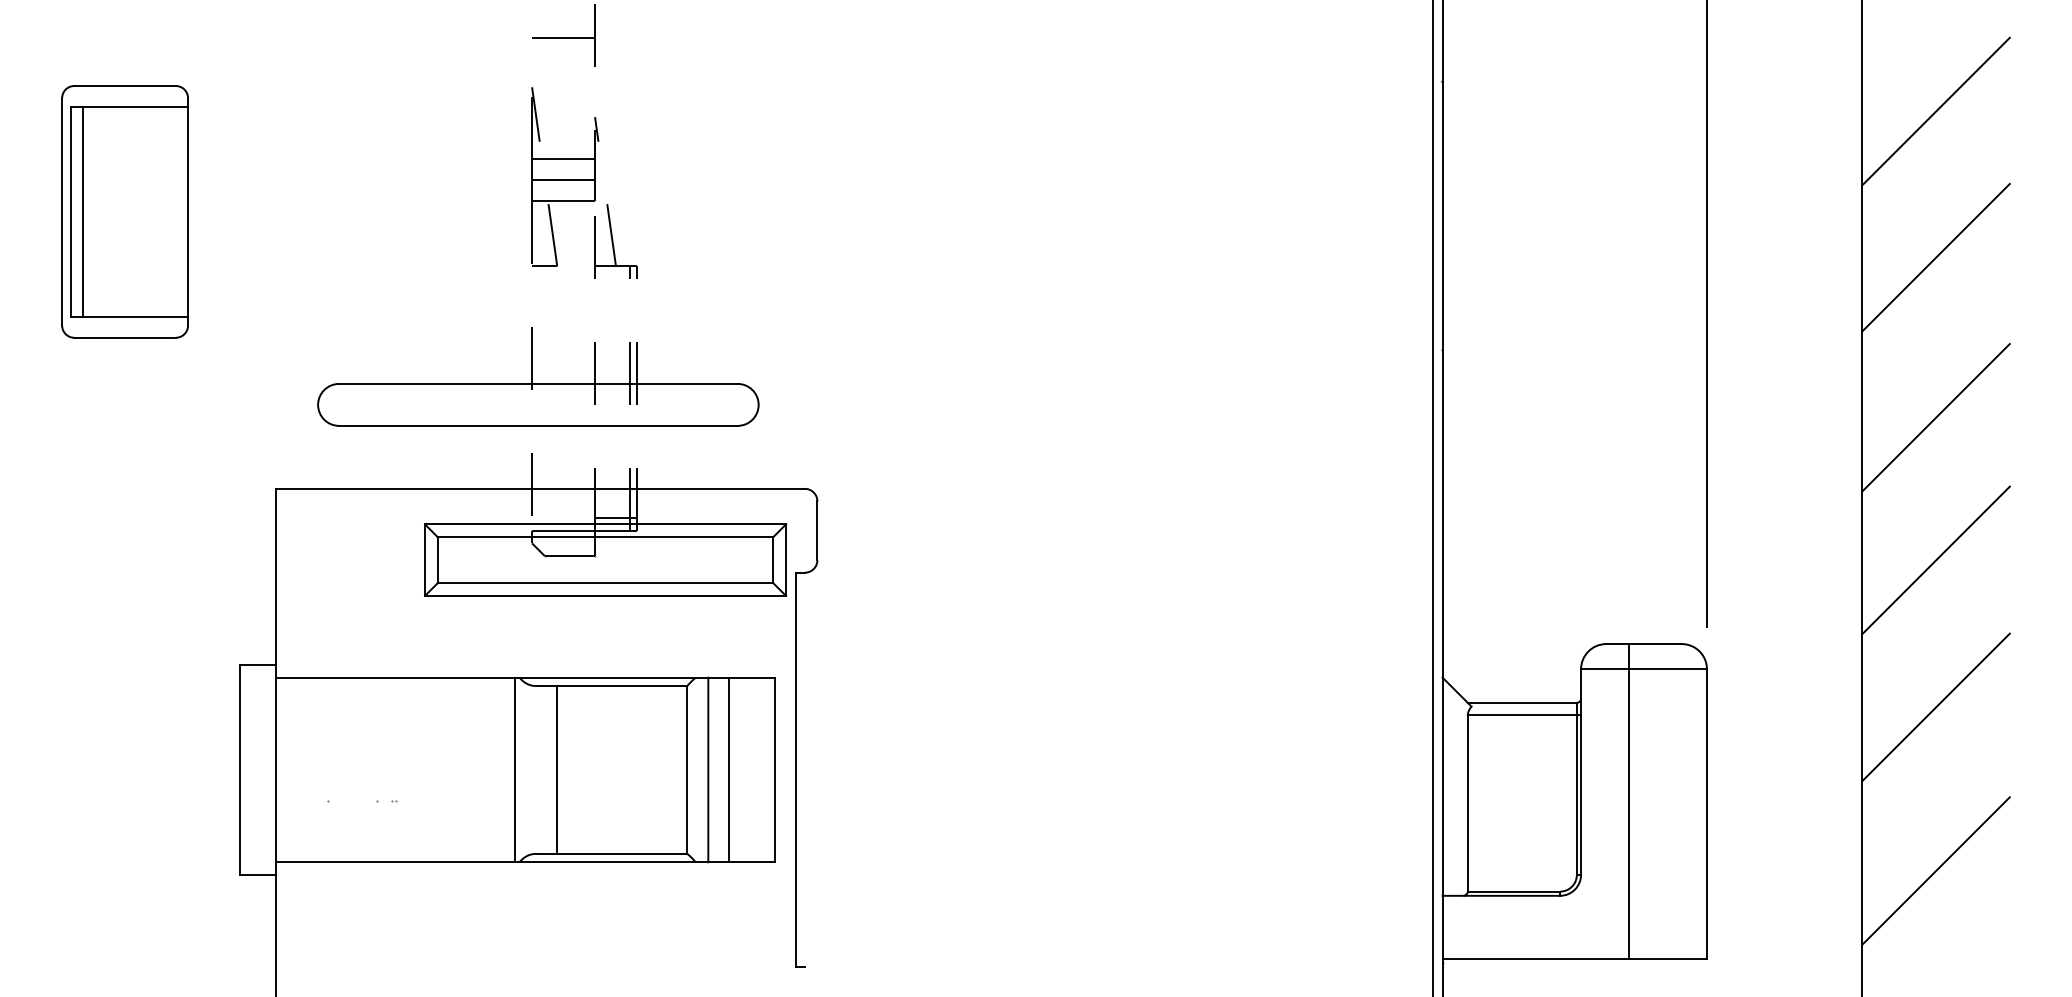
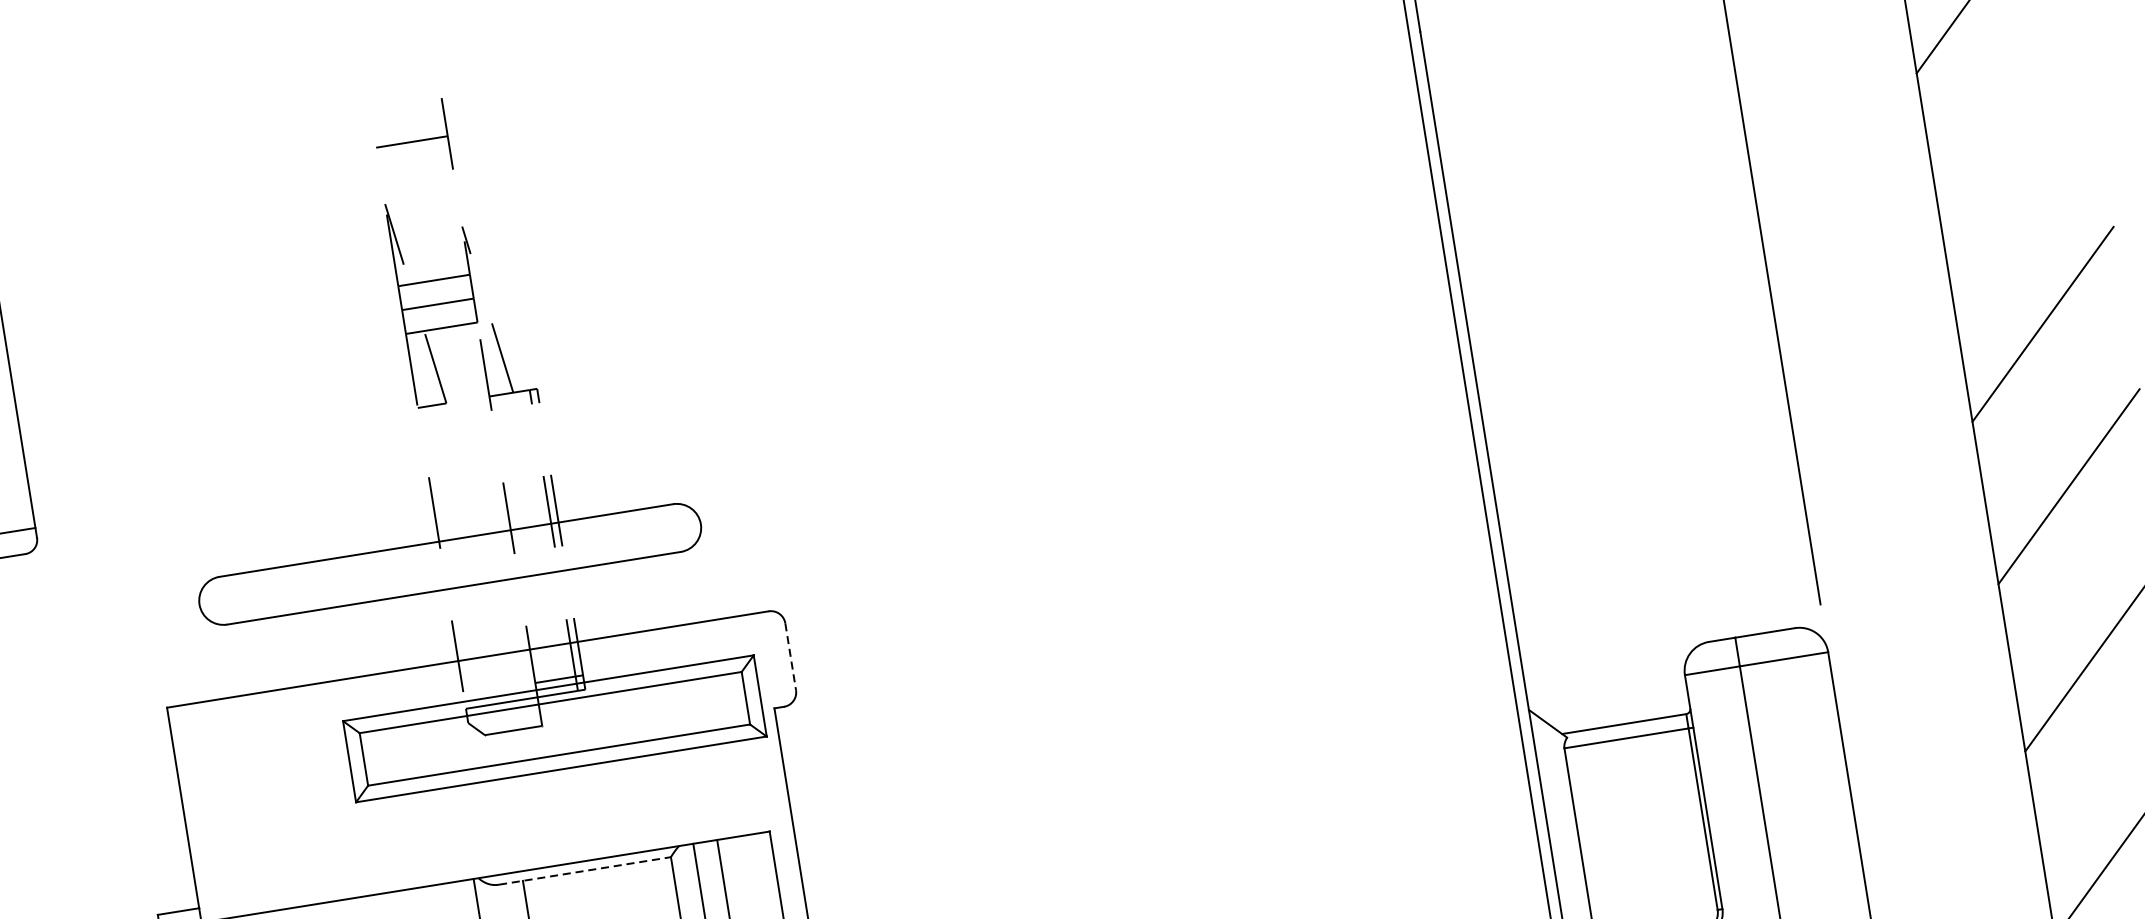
line: (1935, 257) -> (2013, 141), removed
line: (817, 531) -> (790, 657), solid -> dashed
line: (611, 686) -> (584, 871), solid -> dashed

